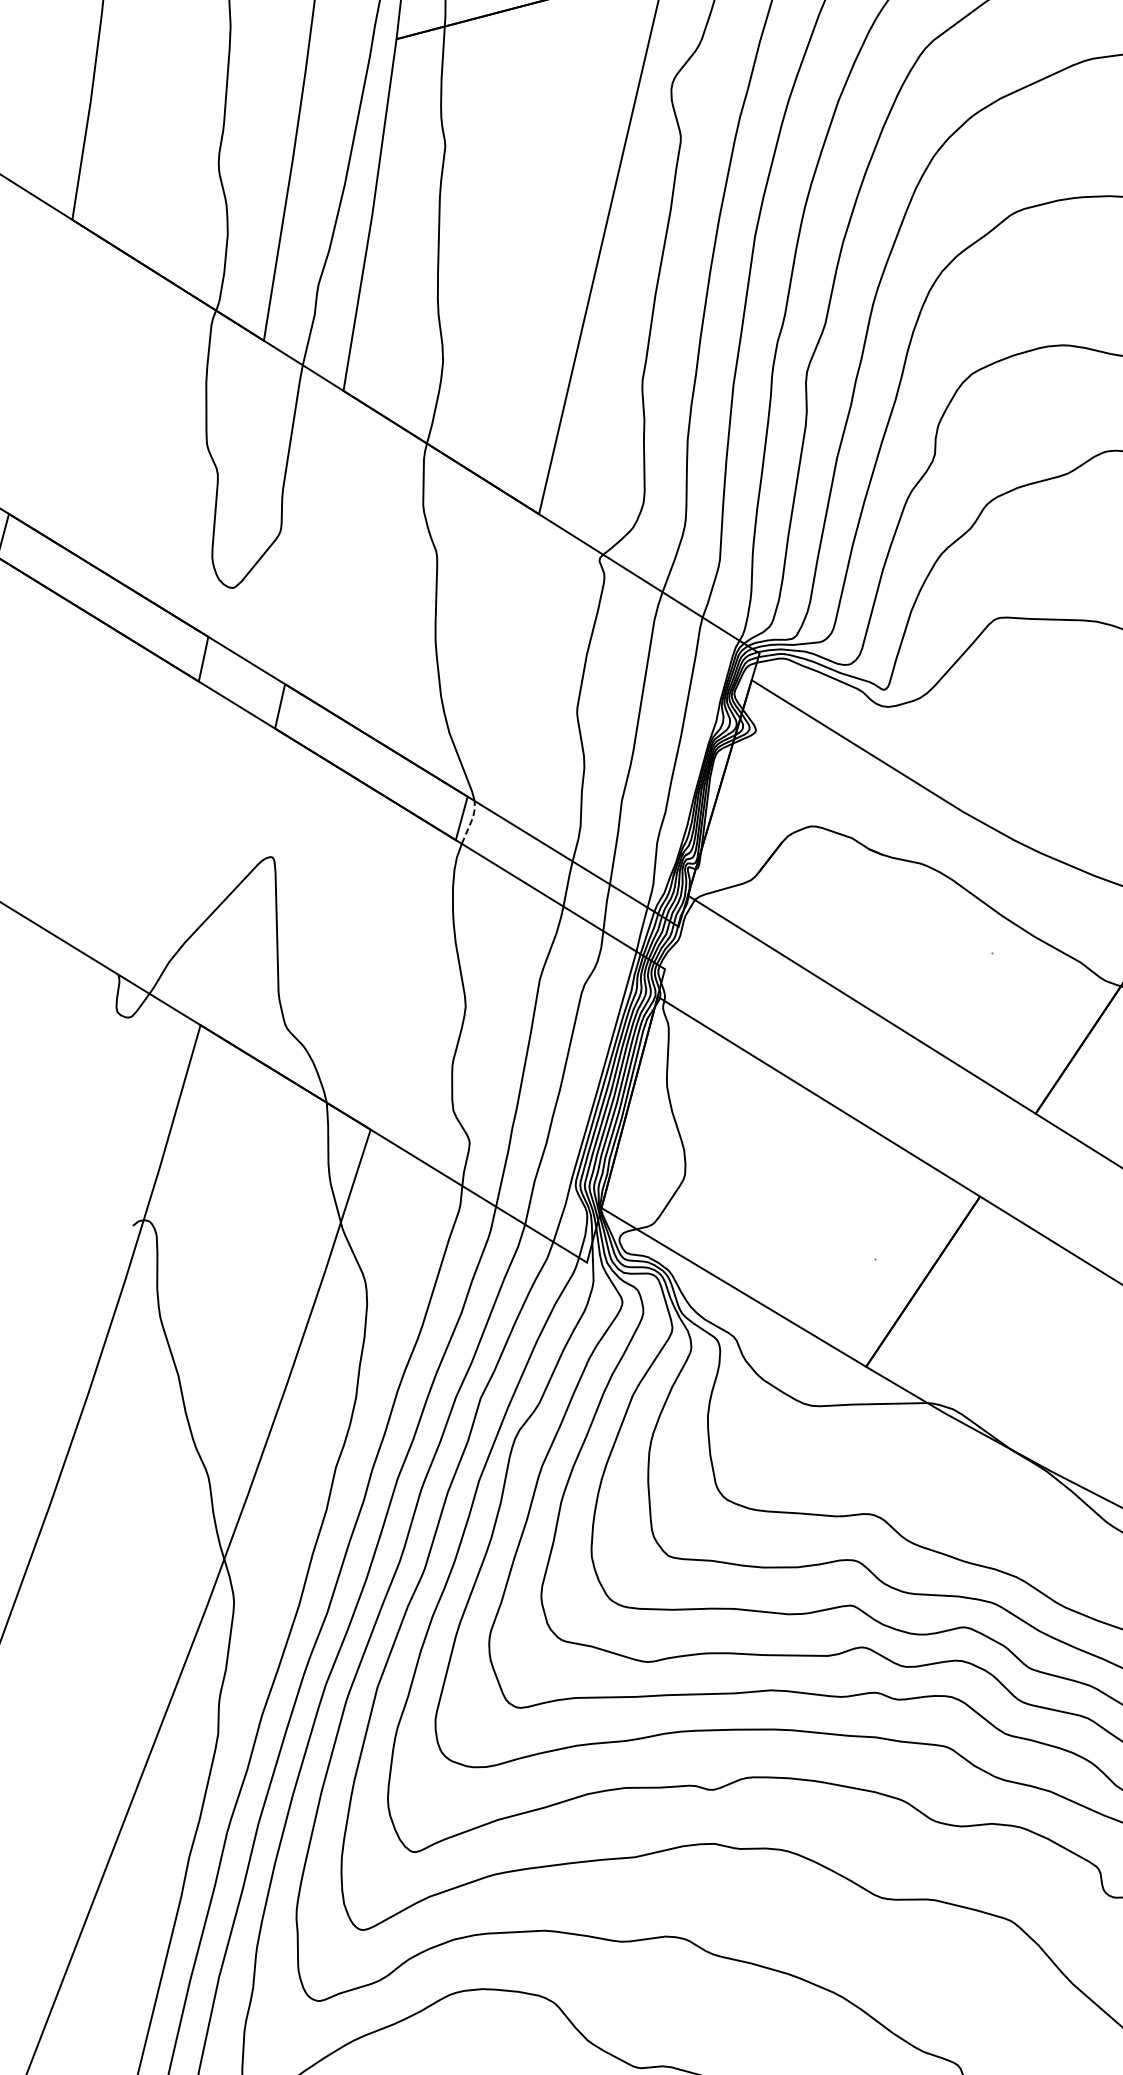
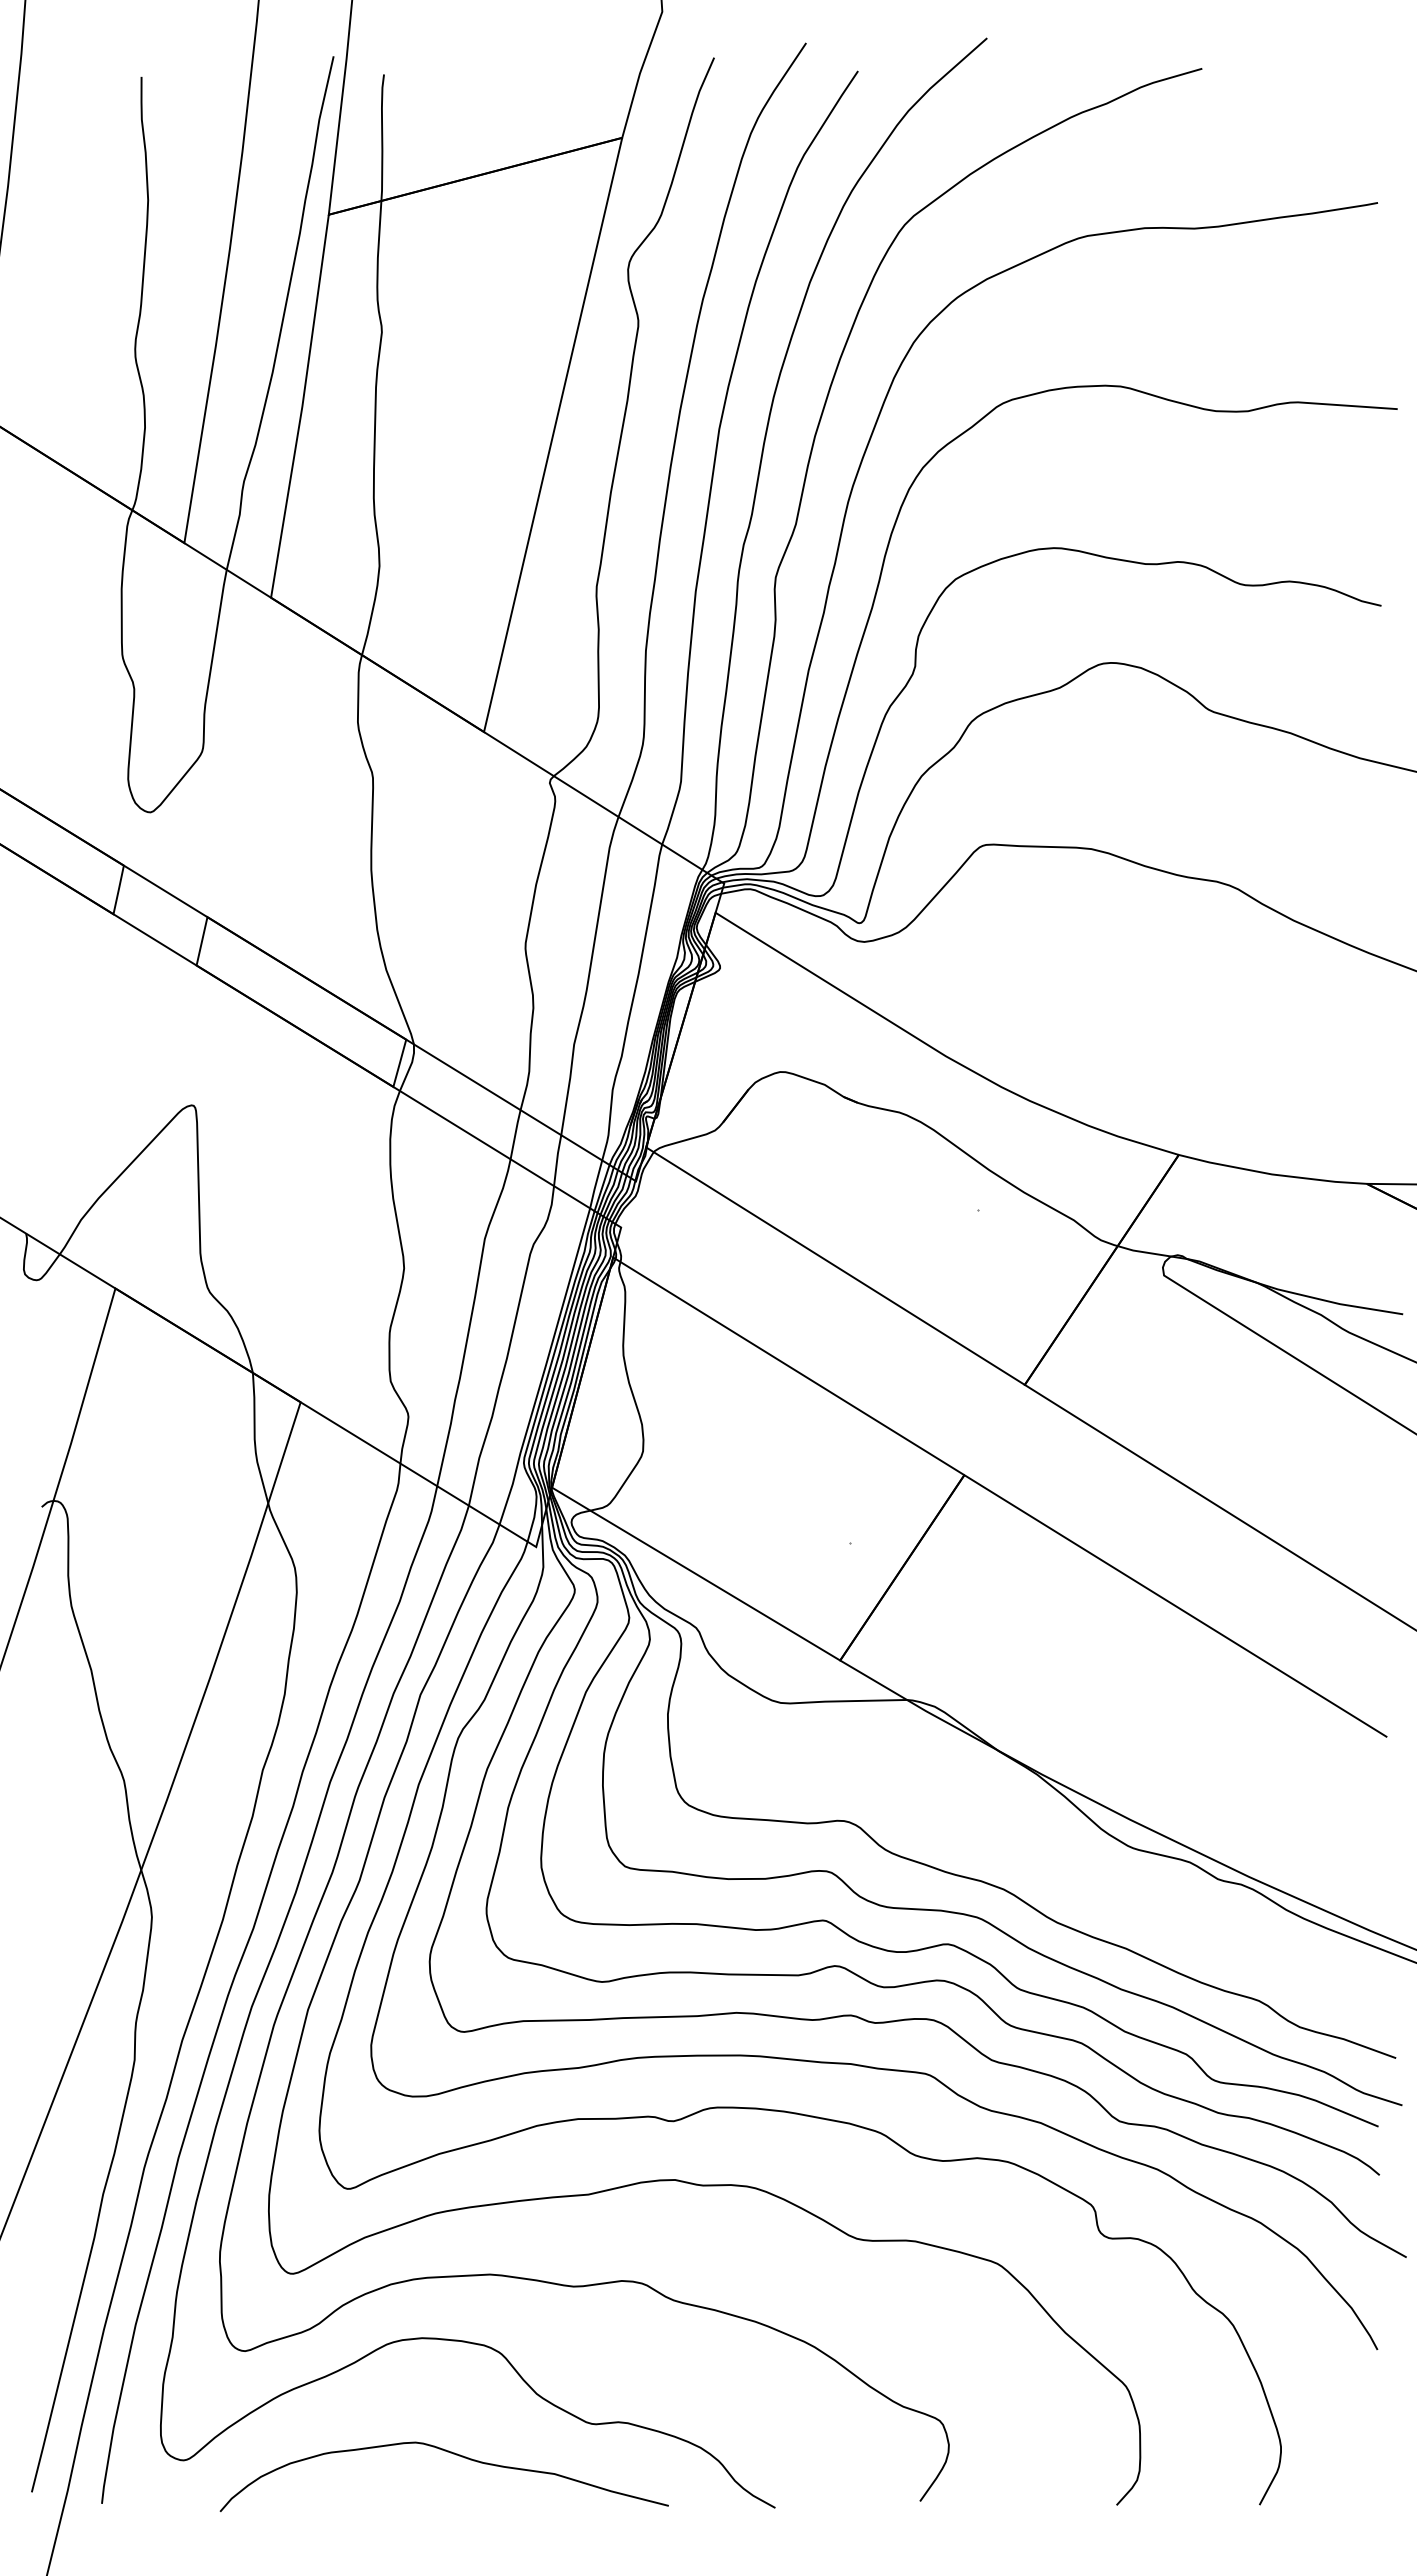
line: (471, 821) -> (410, 1066), dashed -> solid

